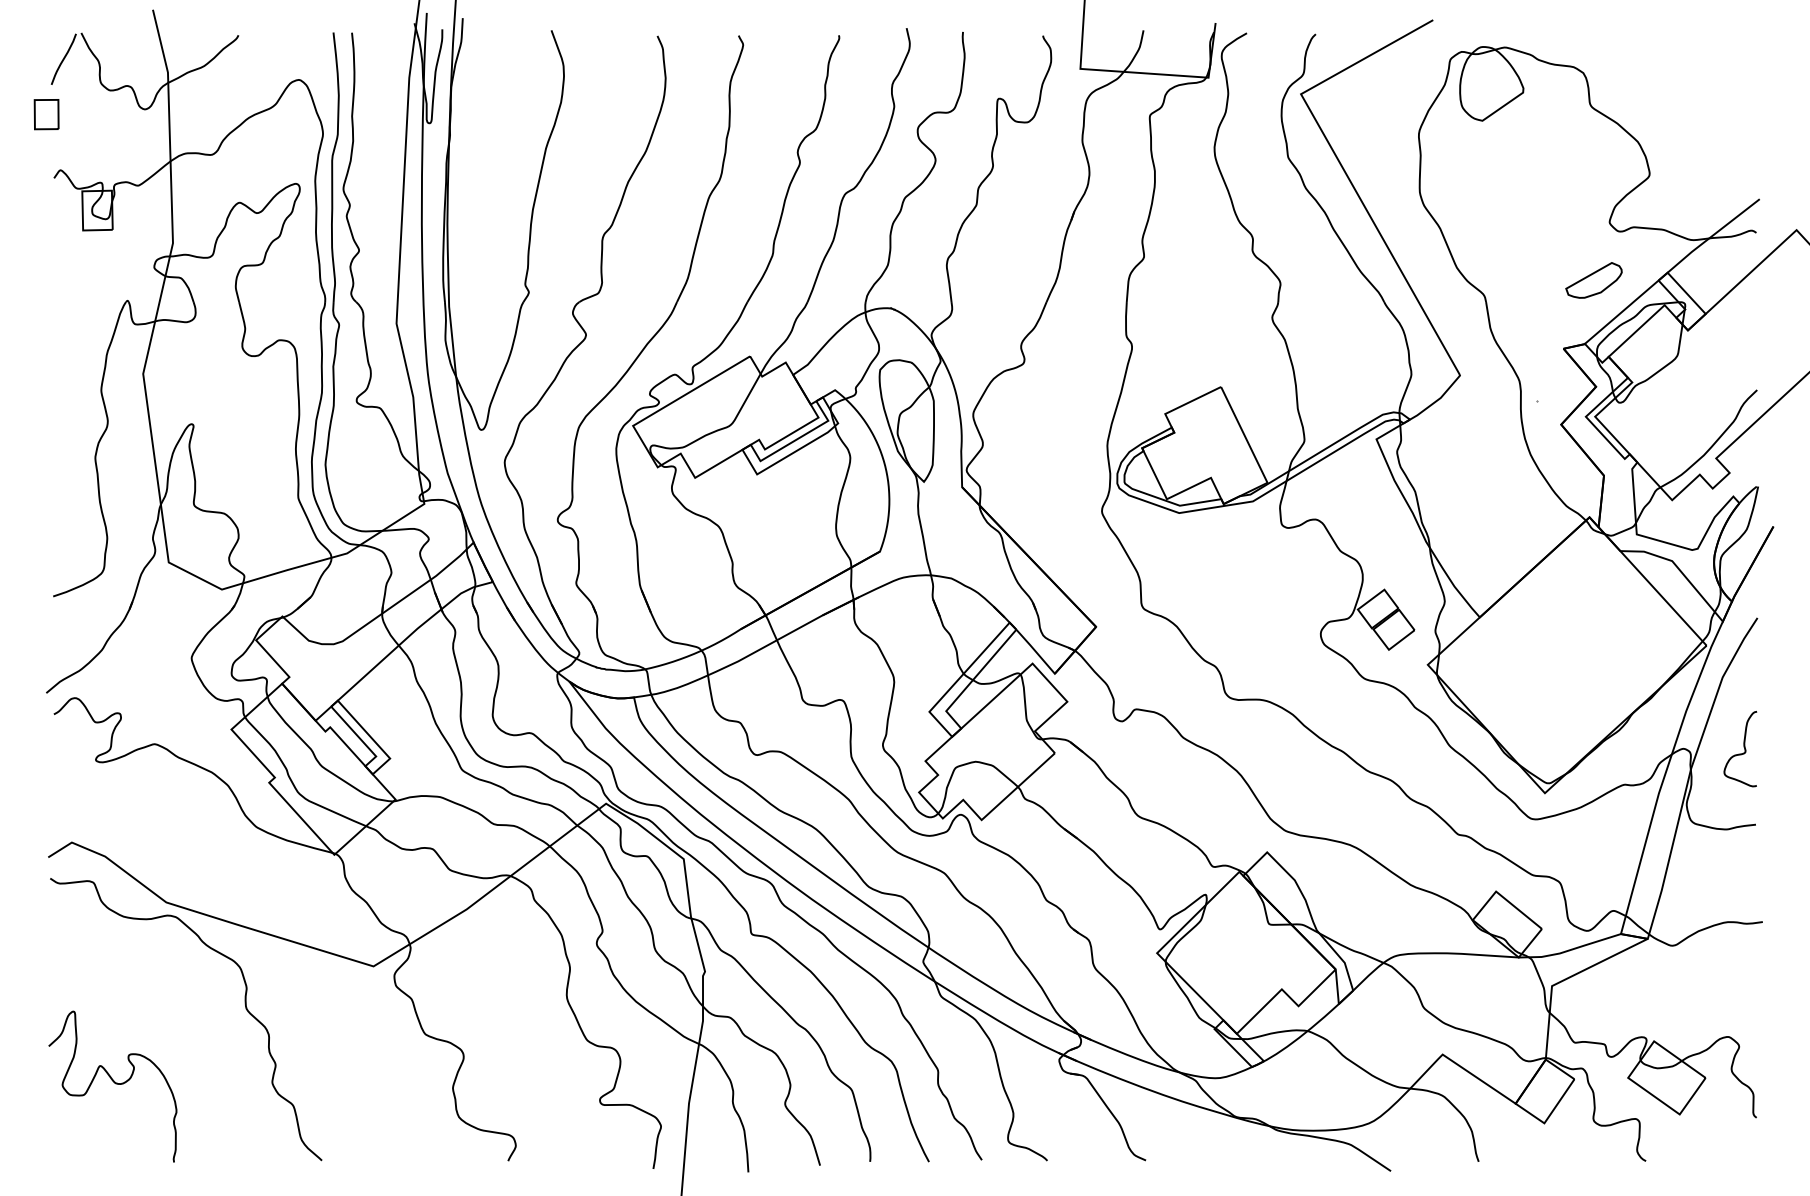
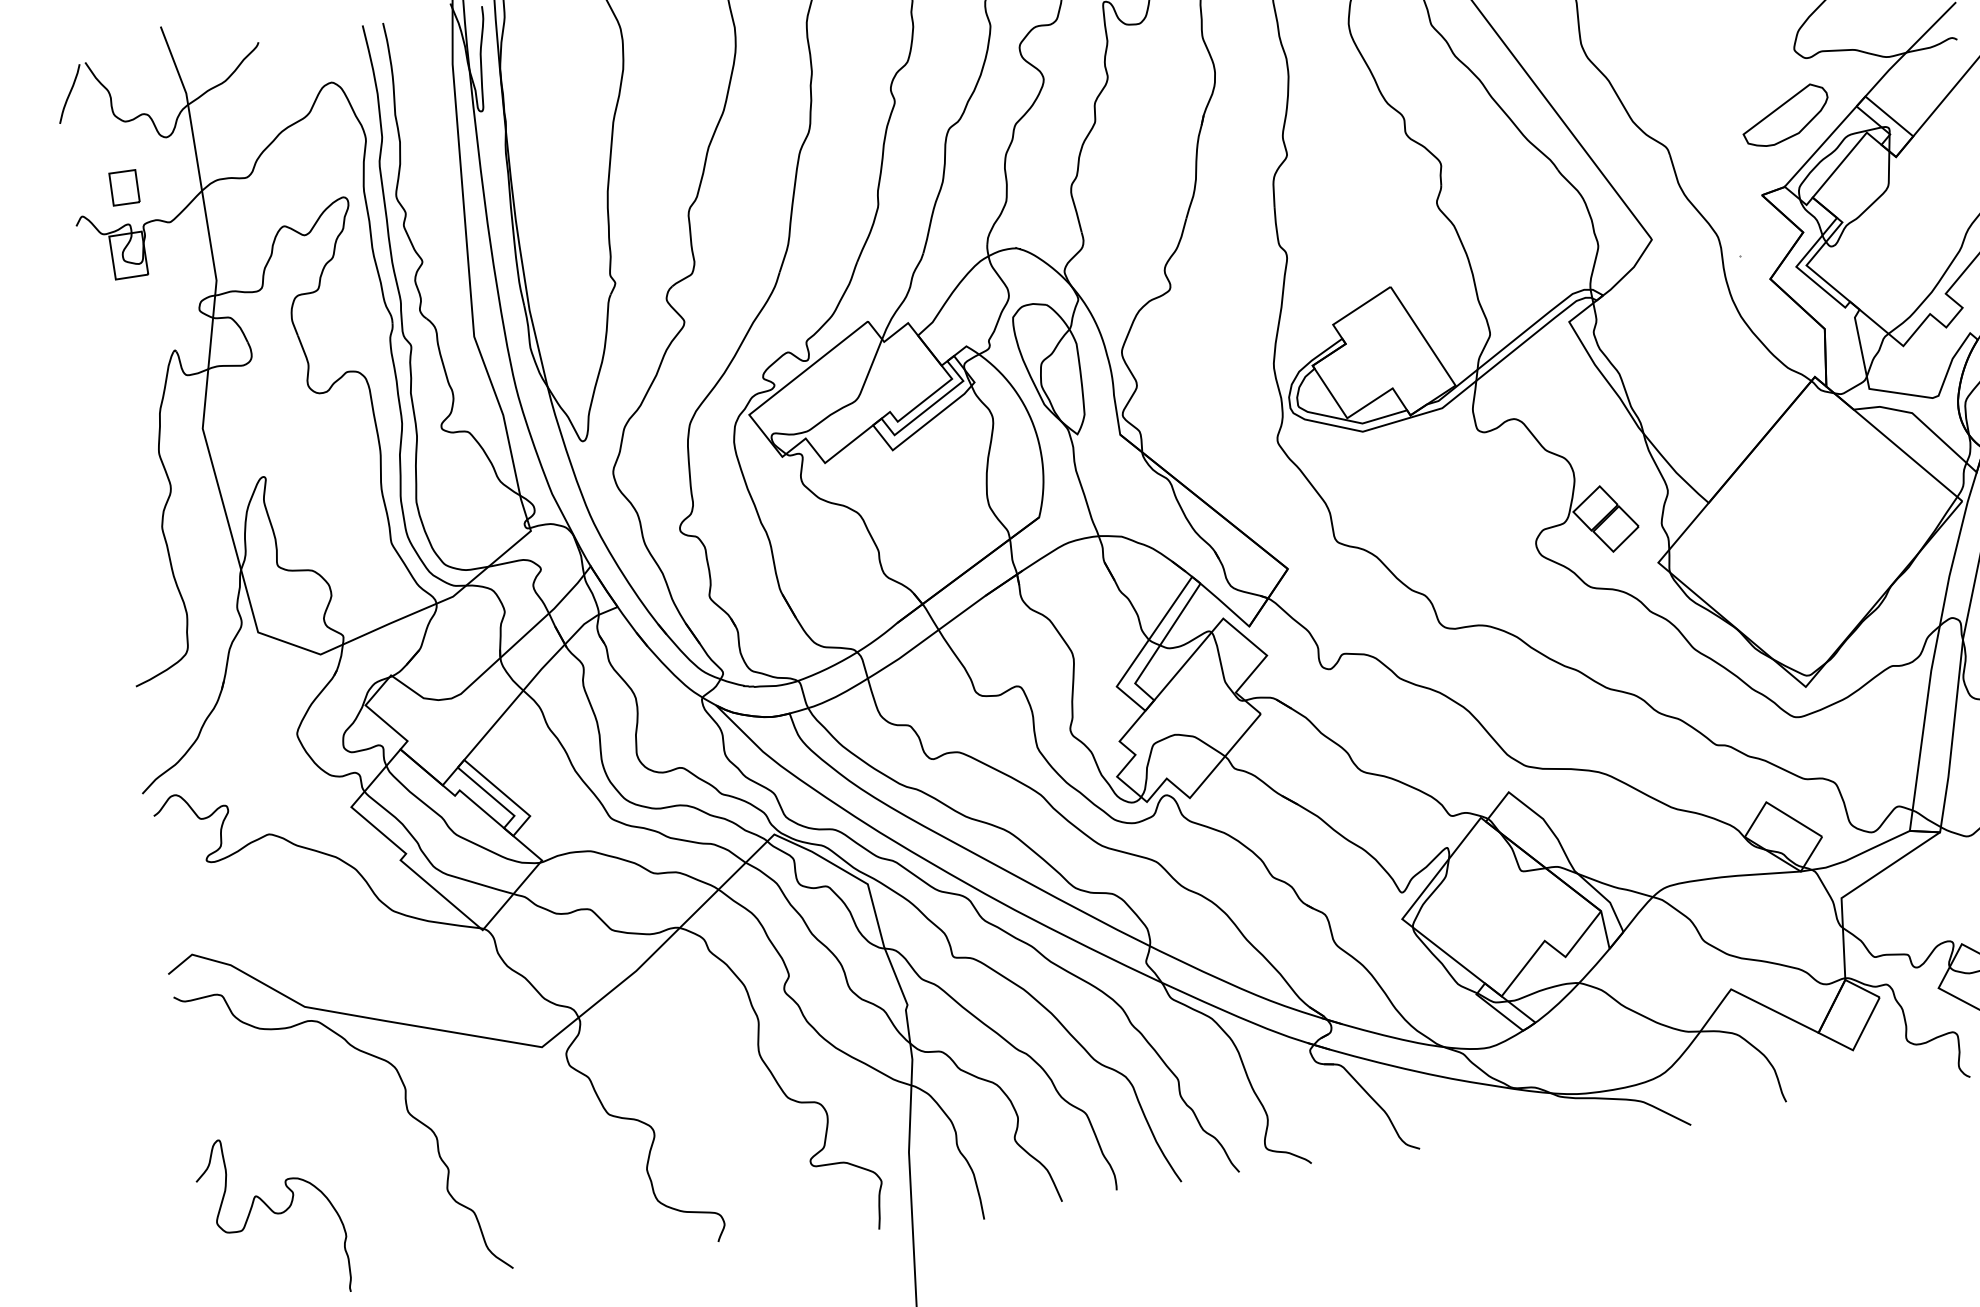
part: (46, 114) -> (124, 187), moved
part: (1593, 280) -> (1784, 115), size x1.43

